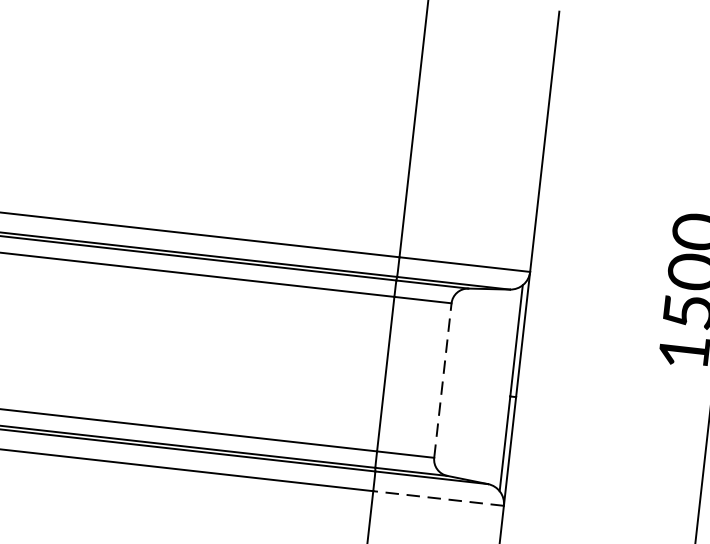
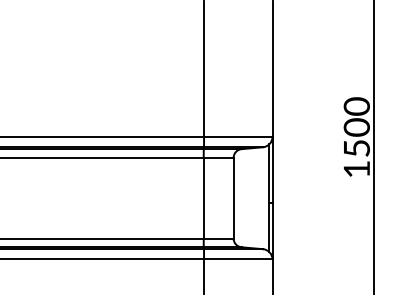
line: (442, 379) -> (233, 197), dashed -> solid
line: (437, 498) -> (237, 259), dashed -> solid

